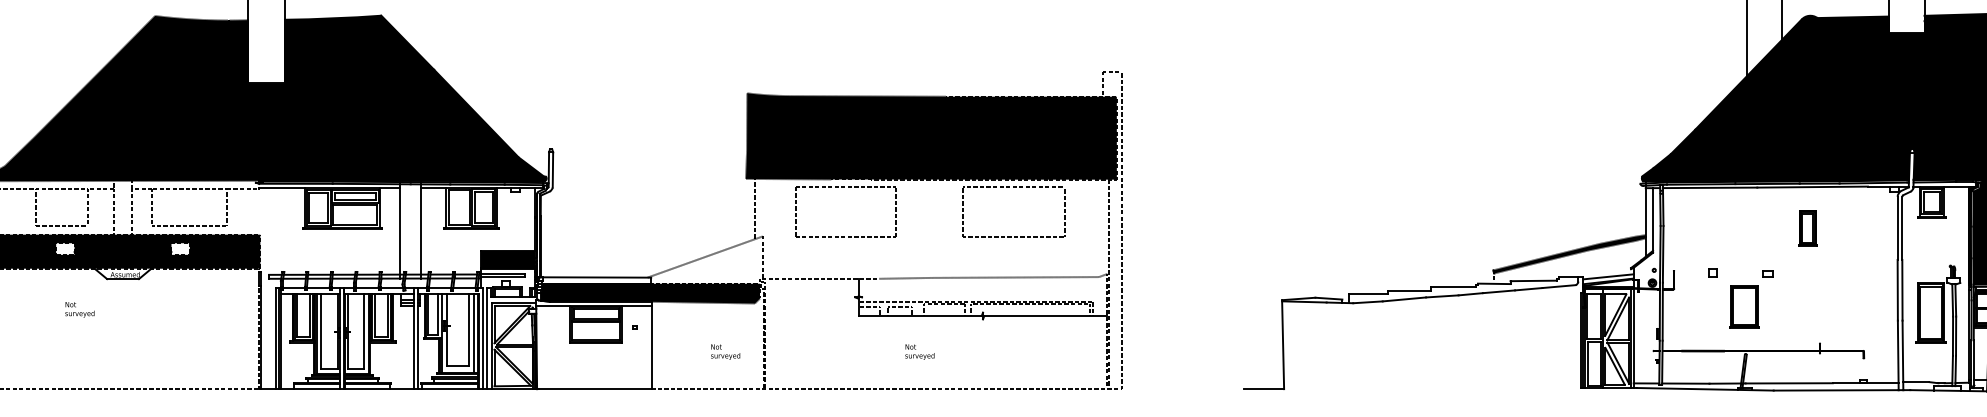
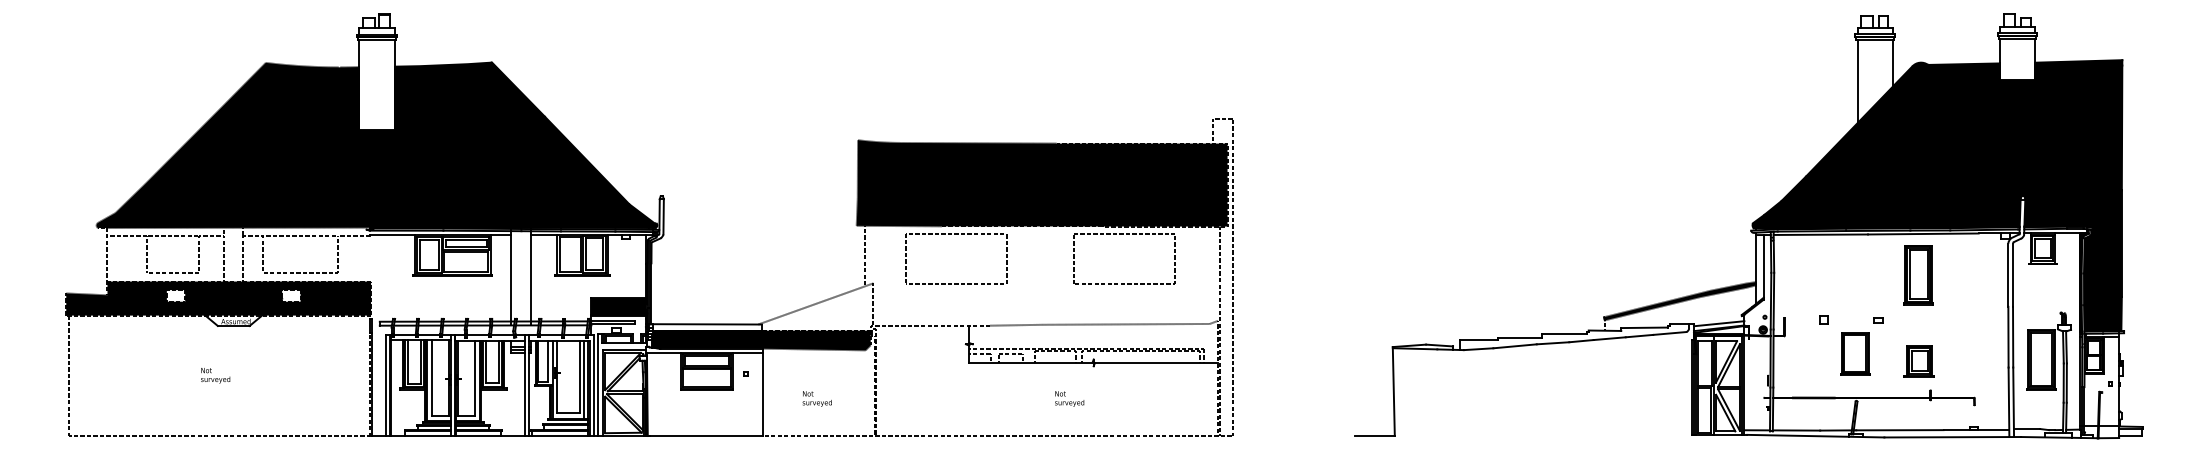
part: (1807, 228) -> (1918, 275), size x1.67
text: (79, 309) -> (215, 375), moved
part: (1807, 314) -> (1918, 361), added
text: (724, 351) -> (816, 398), moved
text: (919, 351) -> (1069, 398), moved

